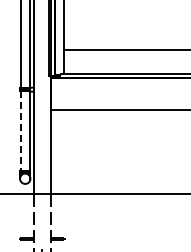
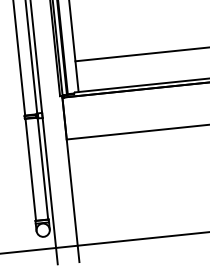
line: (20, 131) -> (30, 170), dashed -> solid

